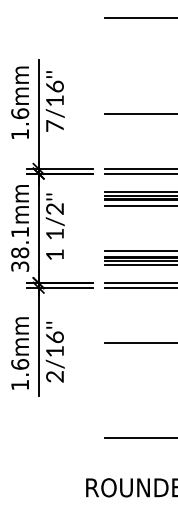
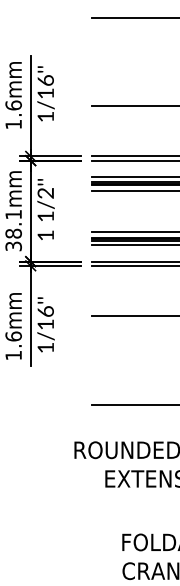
text: (54, 125) -> (45, 116), 7/16''\f] -> 1/16''\f]
text: (54, 376) -> (45, 347), 2/16''\f] -> 1/16''\f]

